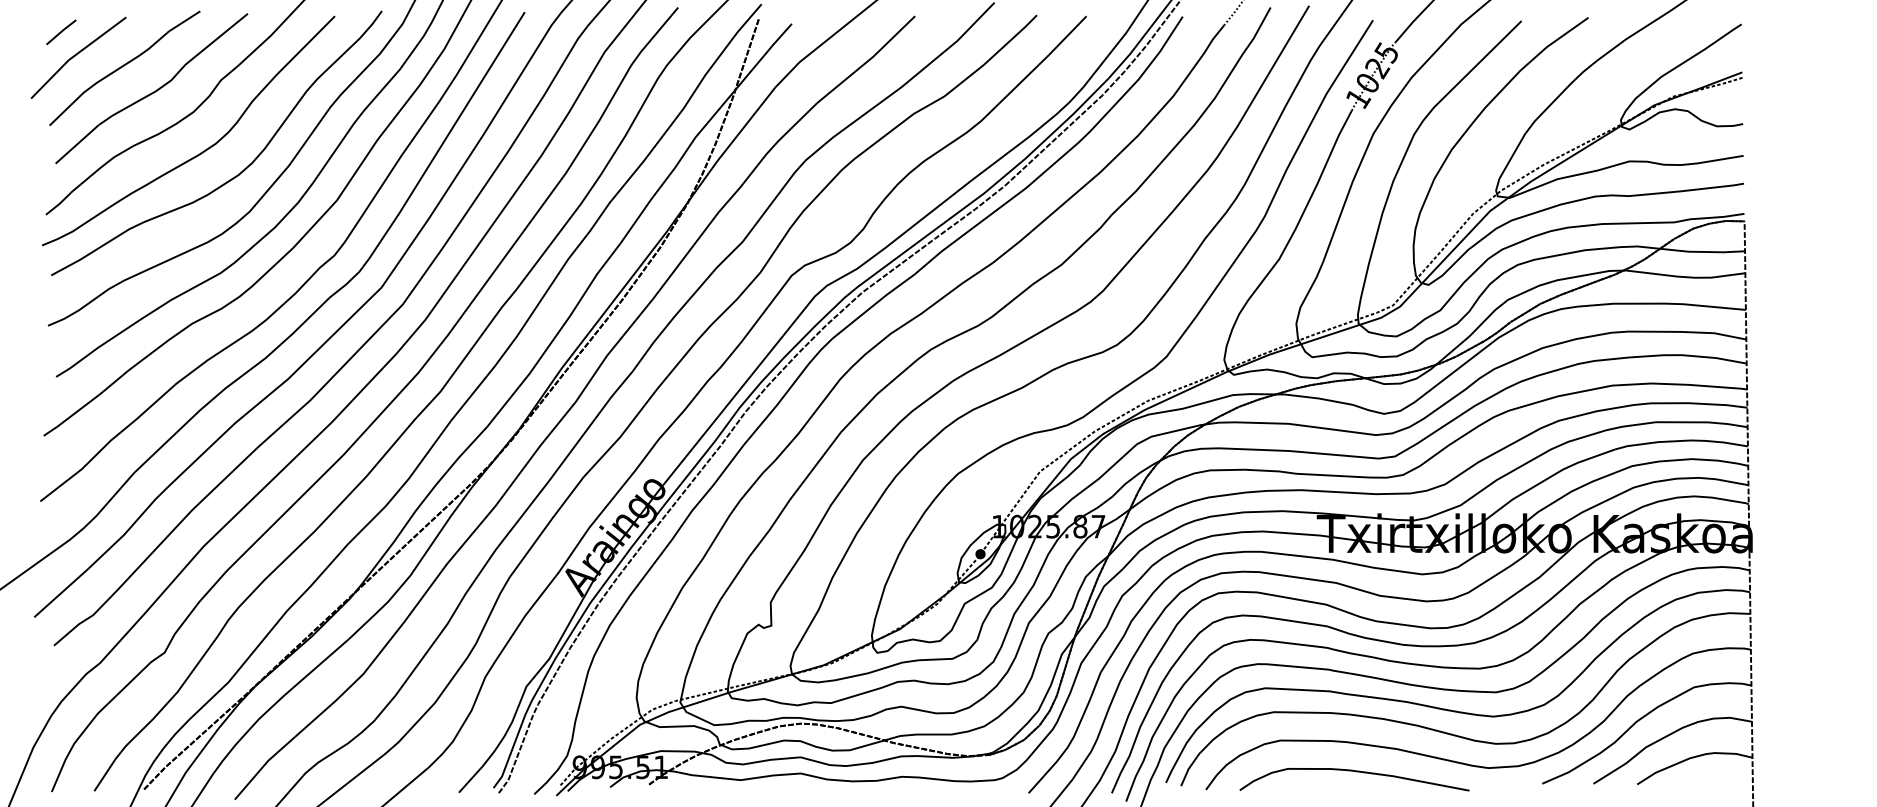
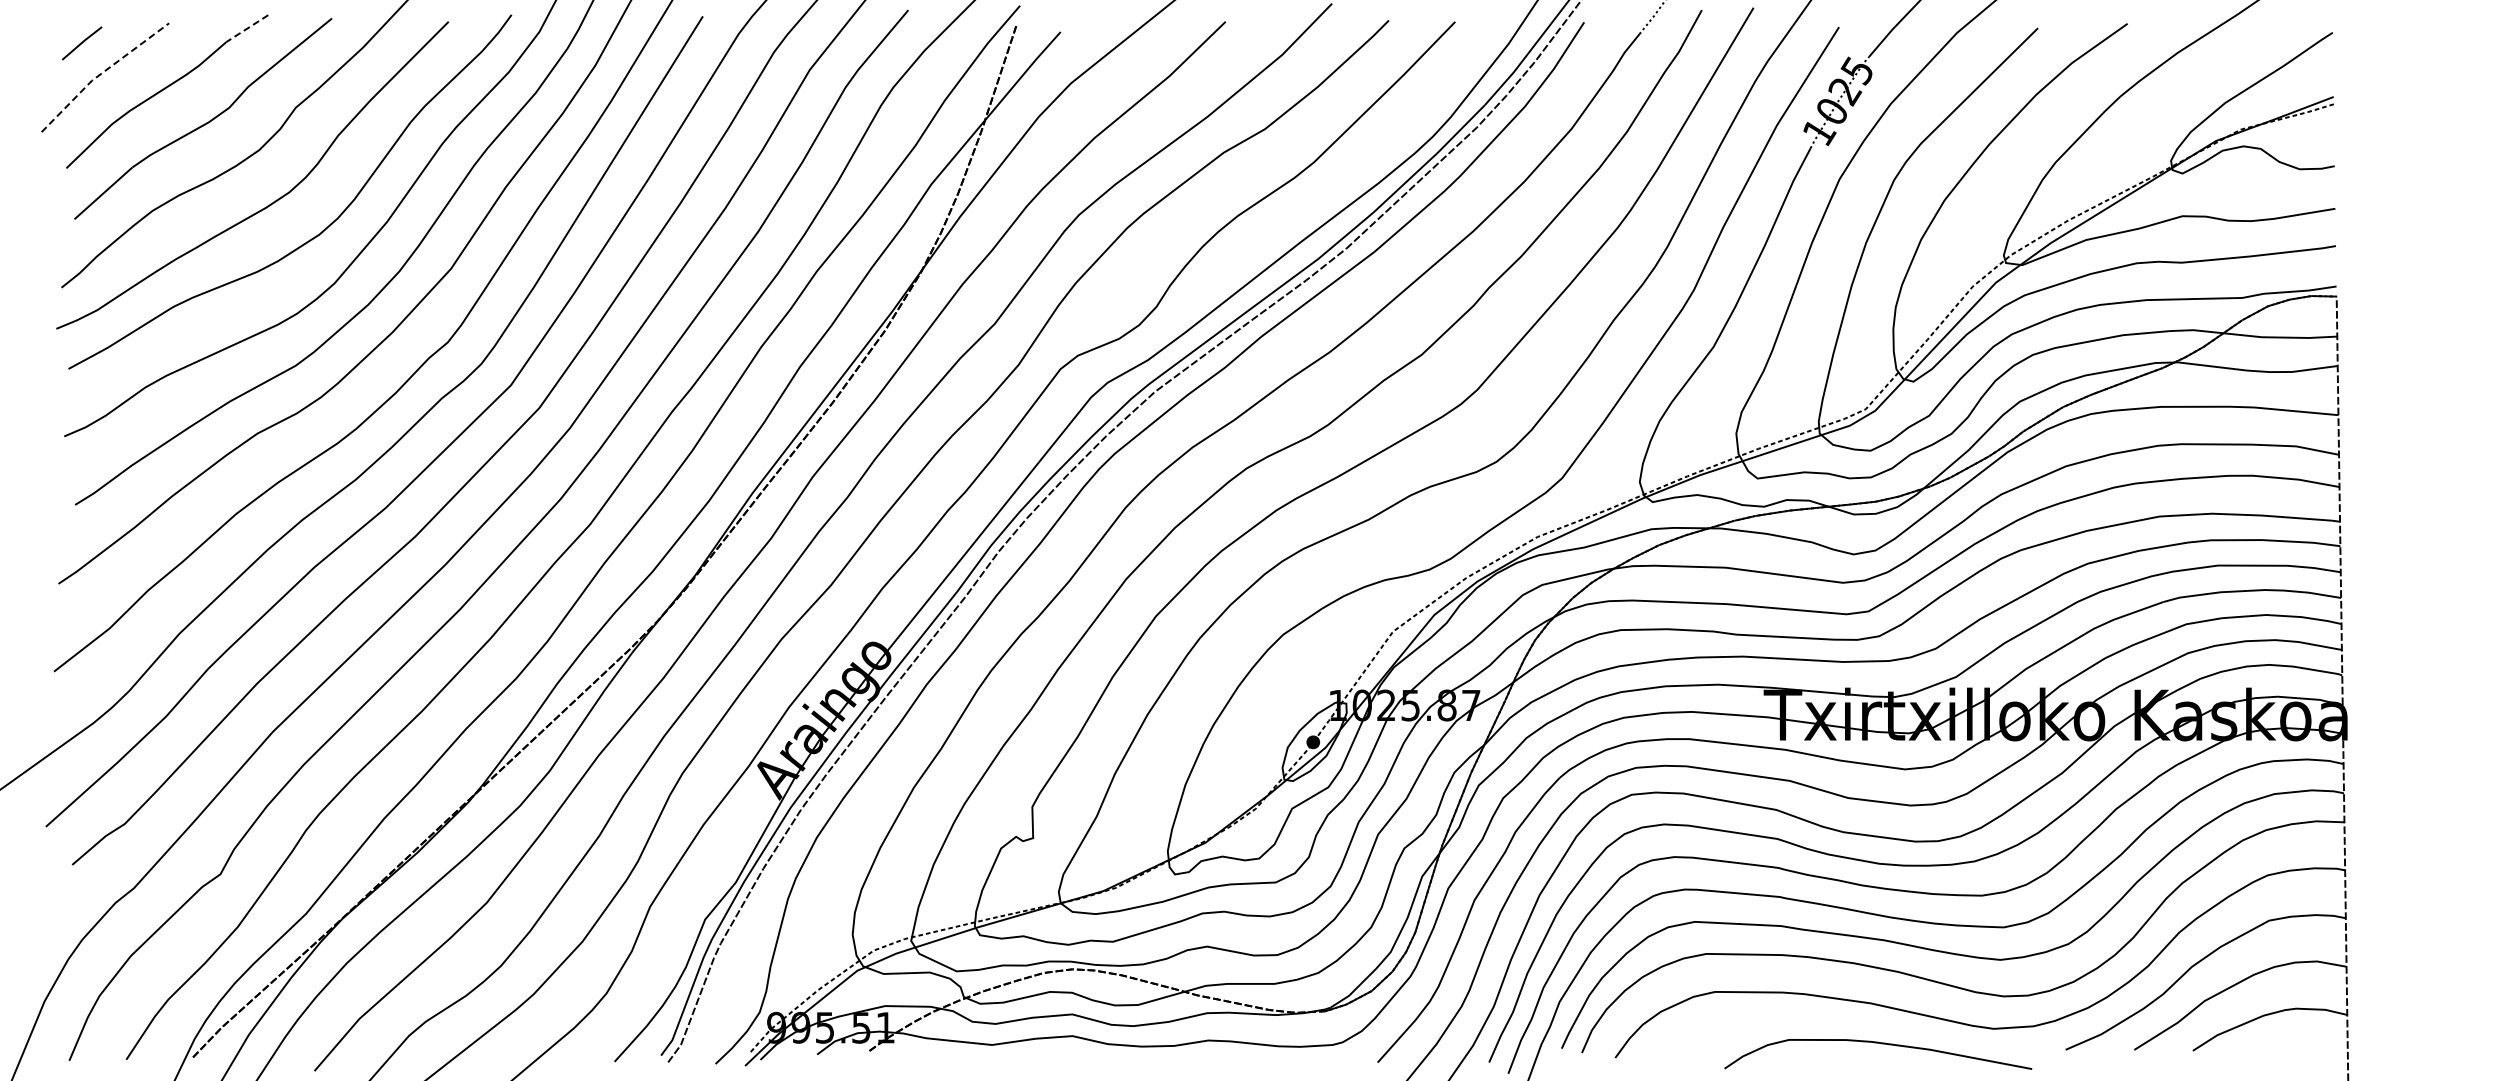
line: (184, 21) -> (247, 28), solid -> dashed
line: (75, 54) -> (101, 73), solid -> dashed
curve: (1356, 772) -> (1881, 1044), moved

